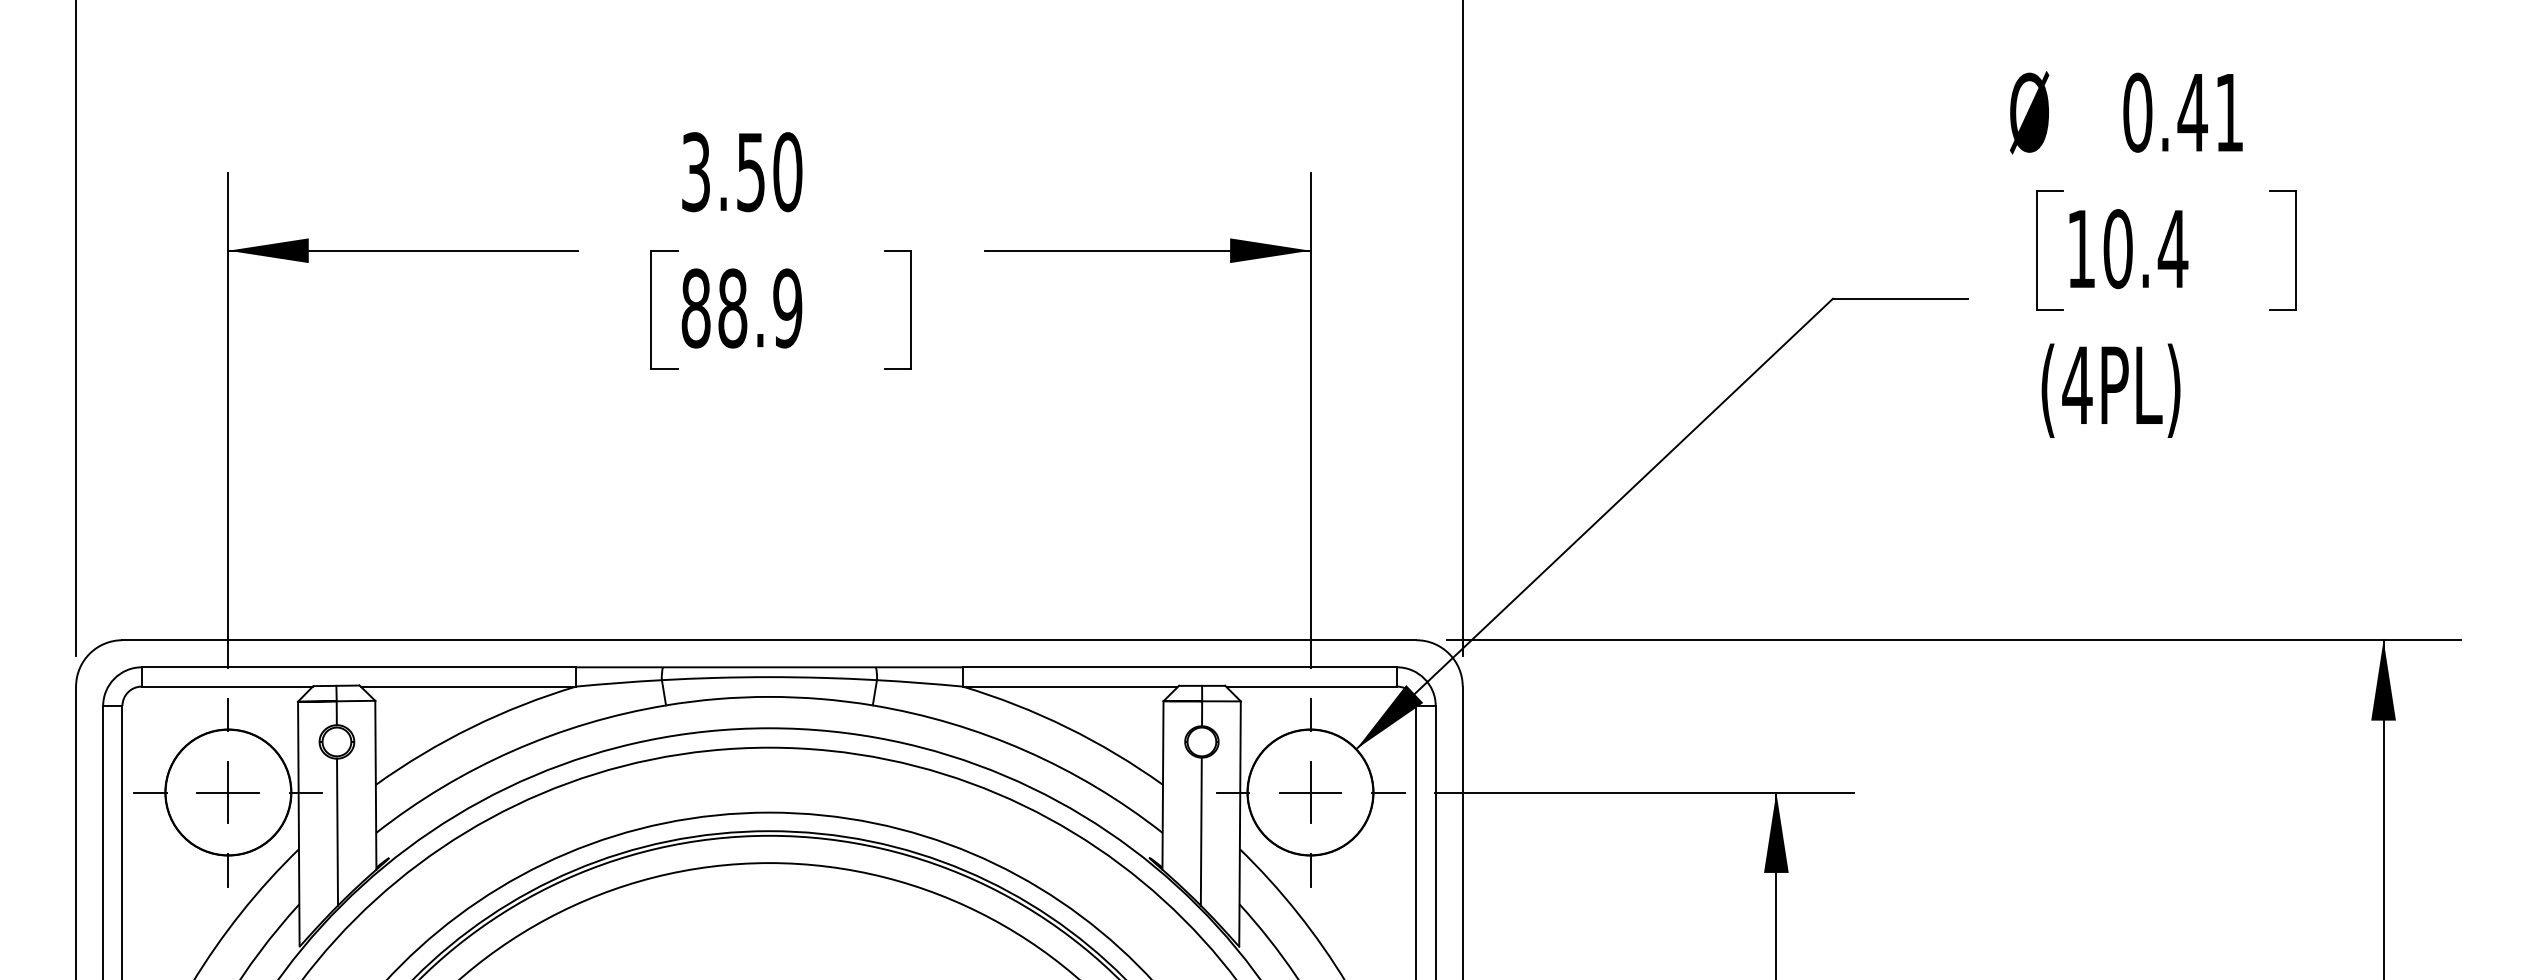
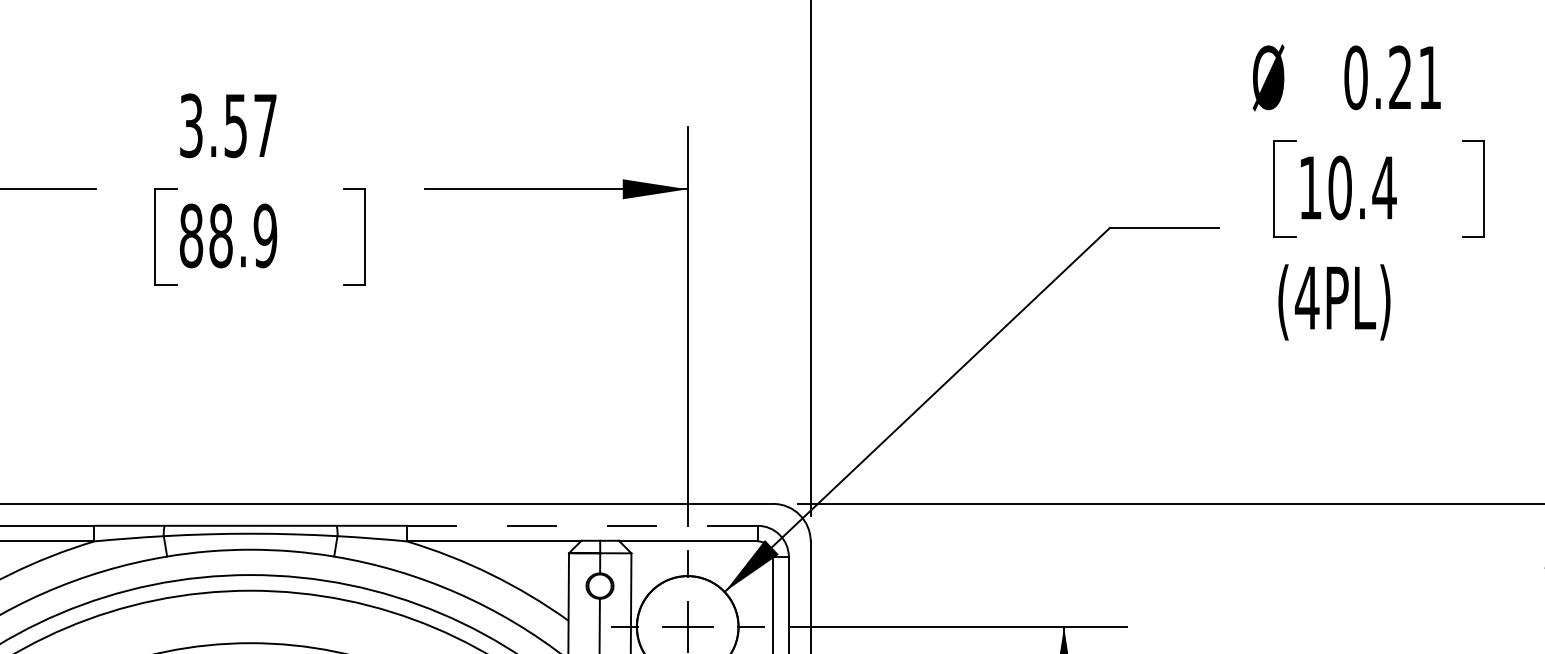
text: (2192, 111) -> (1400, 76), 0.41 -> 0.21
text: (787, 172) -> (265, 126), 3.50 -> 3.57
line: (1180, 667) -> (582, 525), solid -> dashed

